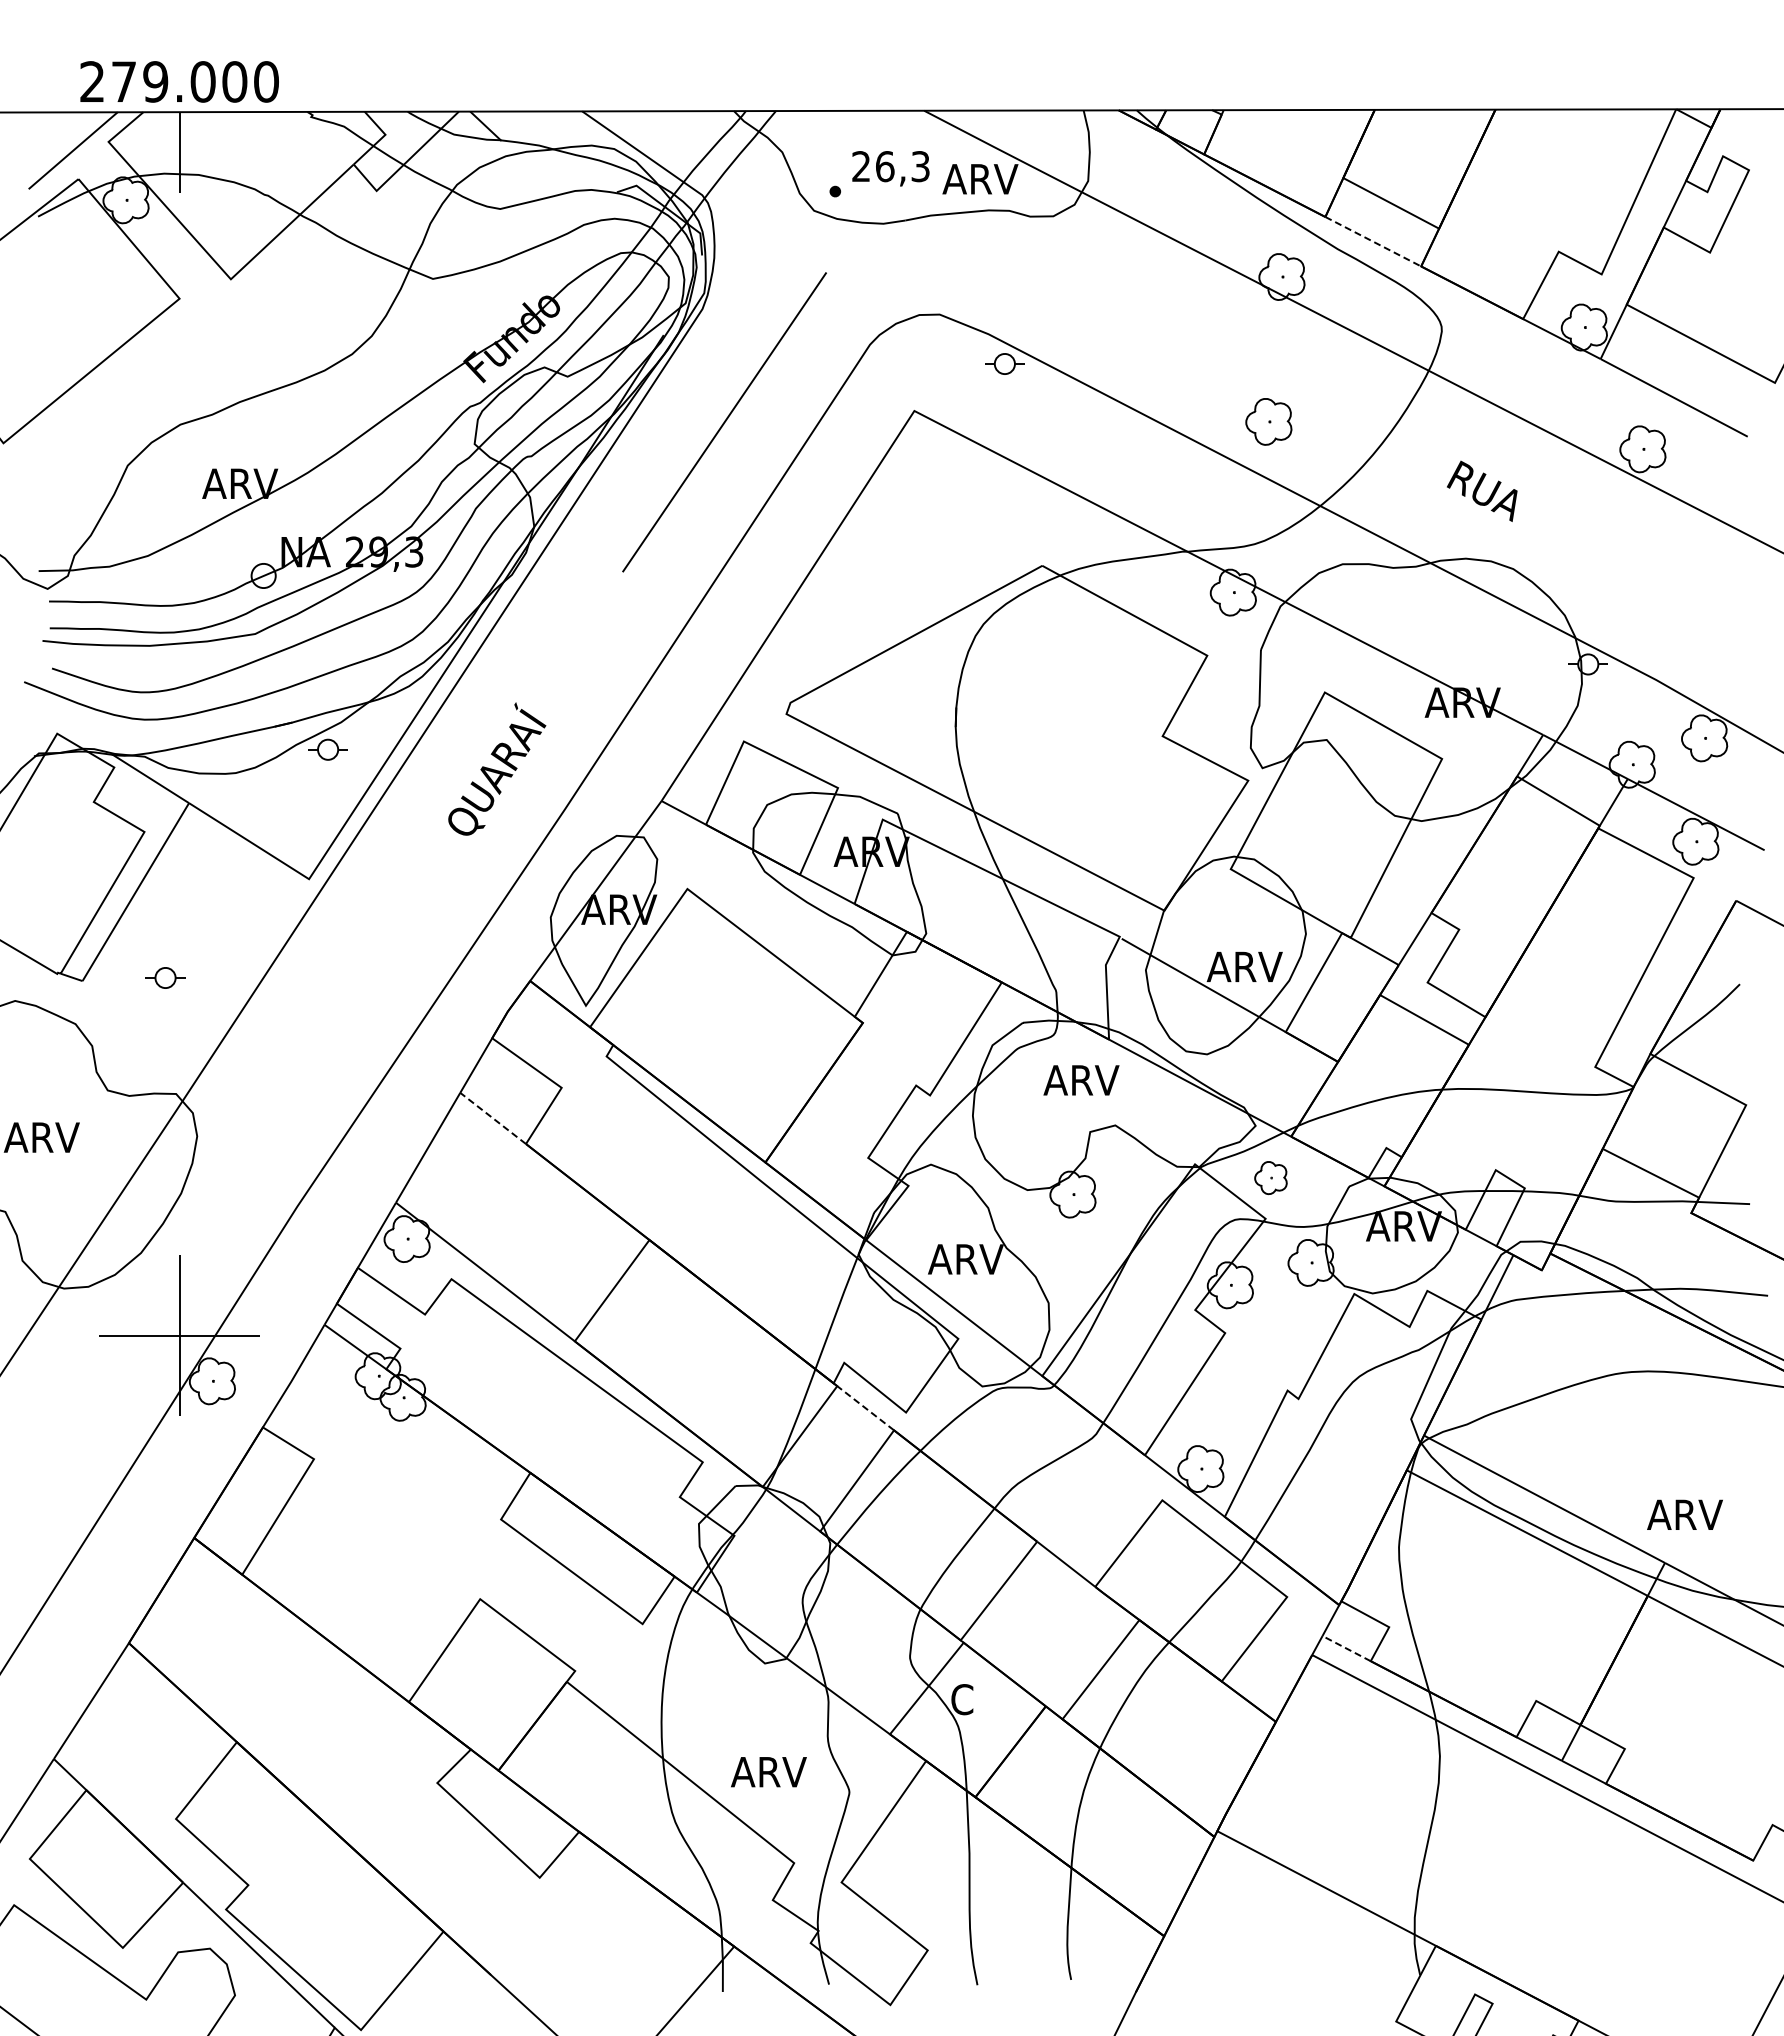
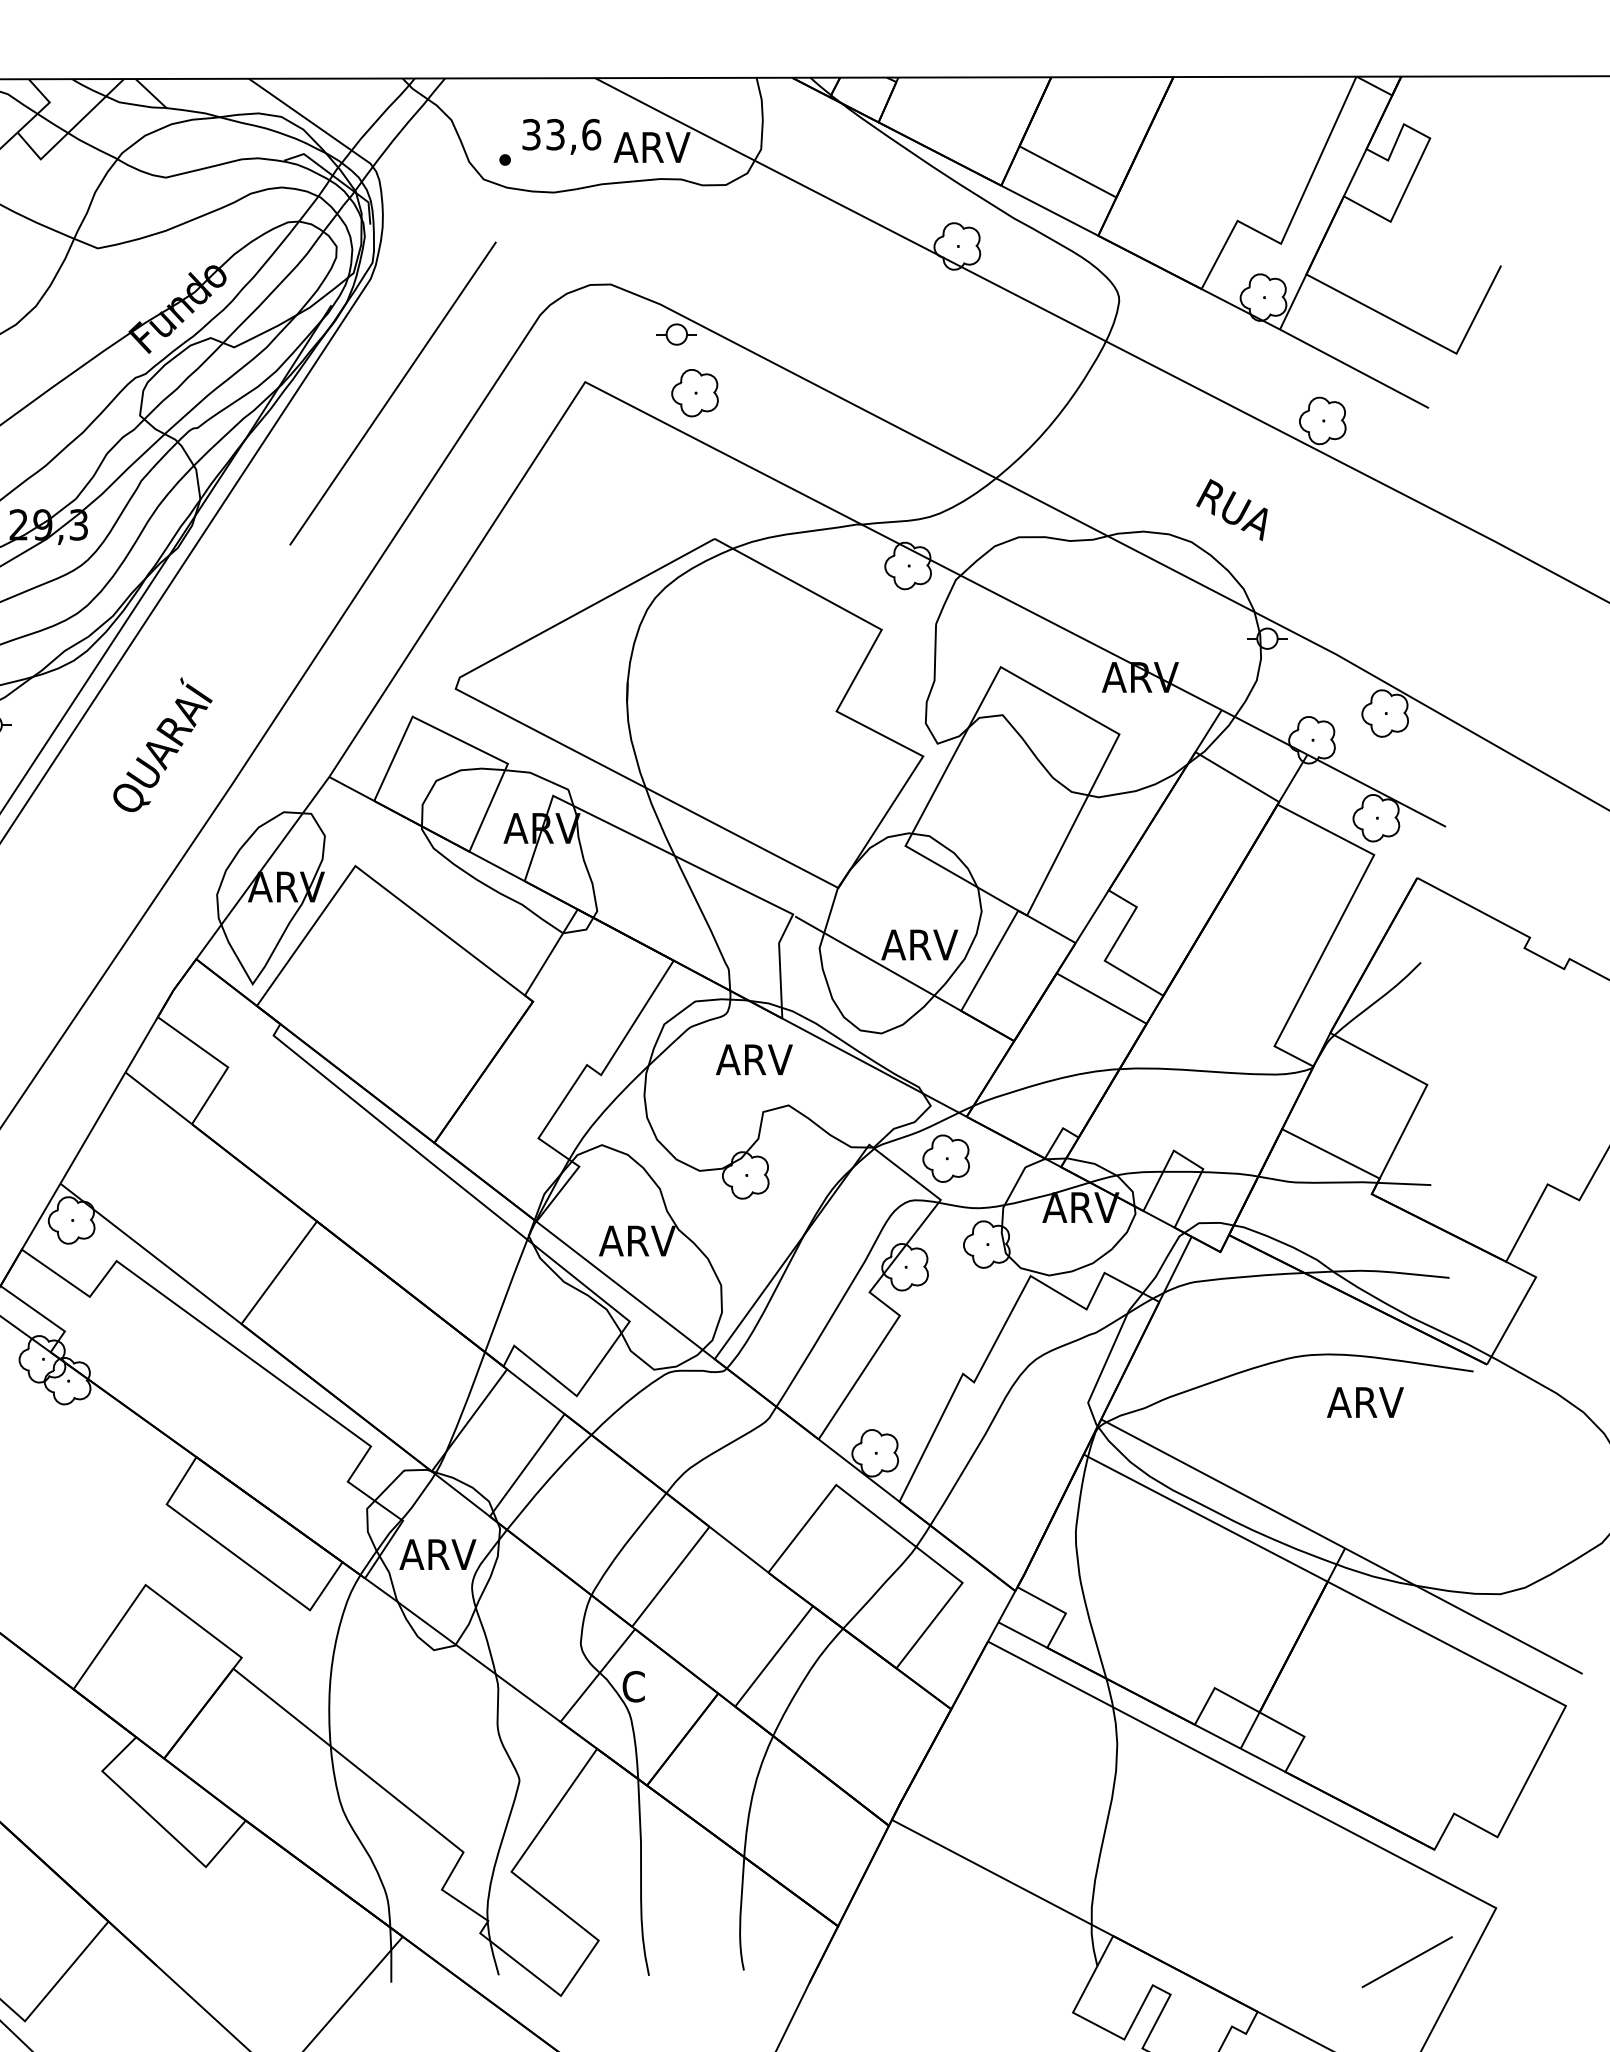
text: (891, 166) -> (562, 134), 26,3 -> 33,6
line: (1373, 241) -> (1050, 210), dashed -> solid
part: (1268, 421) -> (694, 392), moved
text: (1482, 490) -> (1232, 509), moved
line: (493, 1118) -> (159, 1098), dashed -> solid
part: (1270, 1177) -> (945, 1158), size x1.43
line: (865, 1408) -> (535, 1391), dashed -> solid
text: (1684, 1514) -> (1364, 1402), moved
line: (1346, 1648) -> (1022, 1634), dashed -> solid
text: (768, 1772) -> (437, 1554), moved
line: (1726, 1971) -> (1407, 1961), added

